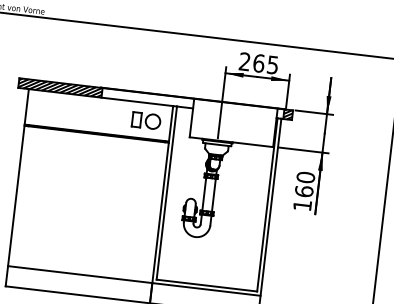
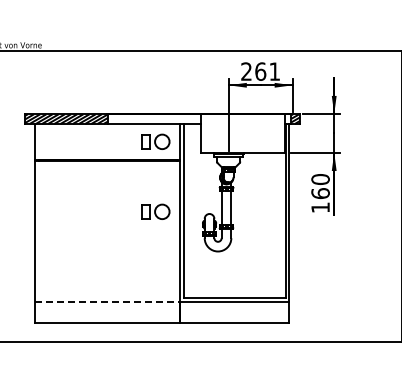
text: (272, 64) -> (274, 71), 265 -> 261
part: (138, 190) -> (155, 211), added
line: (79, 274) -> (107, 302), solid -> dashed

